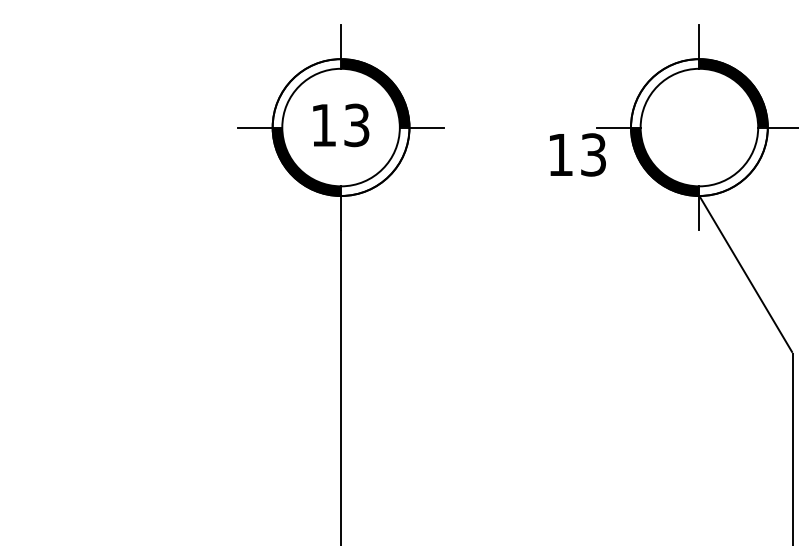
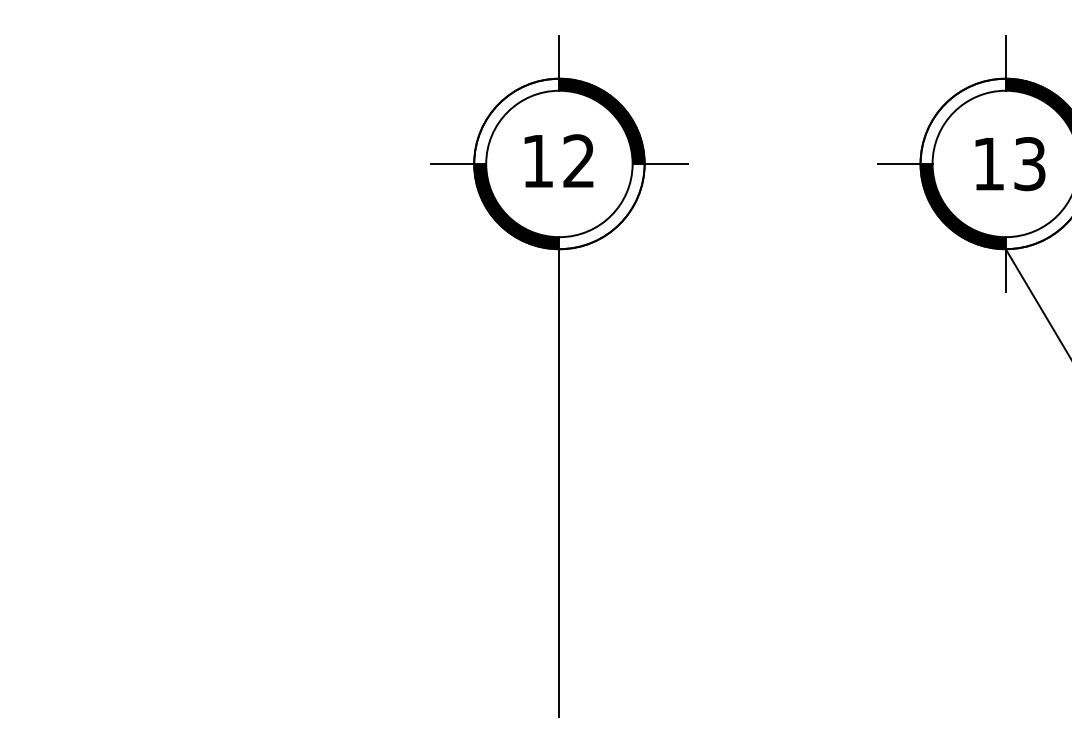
text: (356, 125) -> (578, 161), 13 -> 12
text: (577, 155) -> (1010, 164), moved

